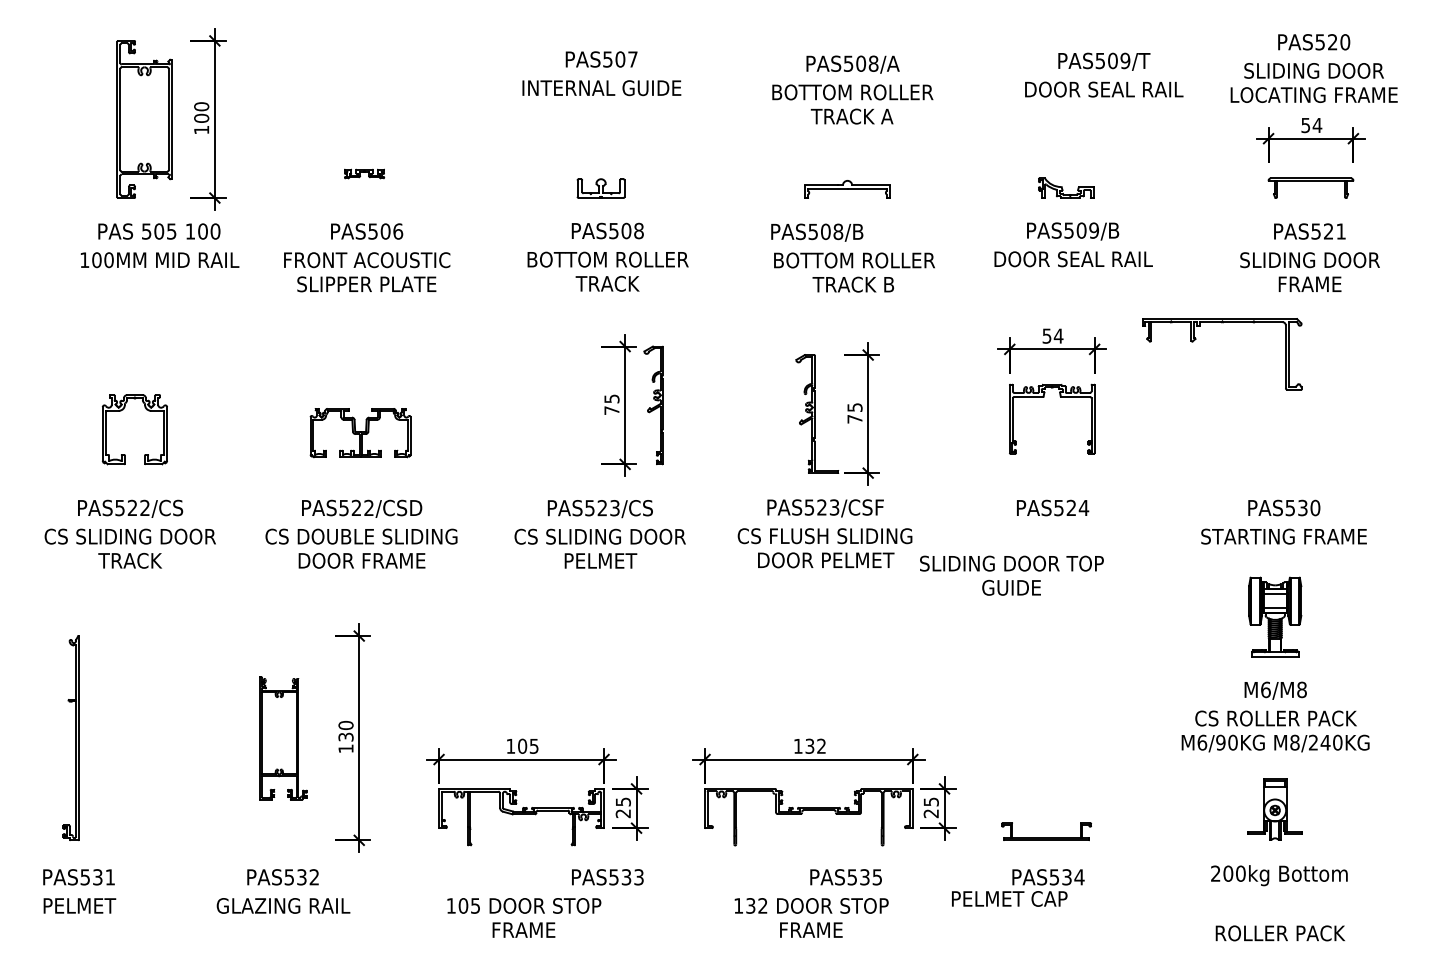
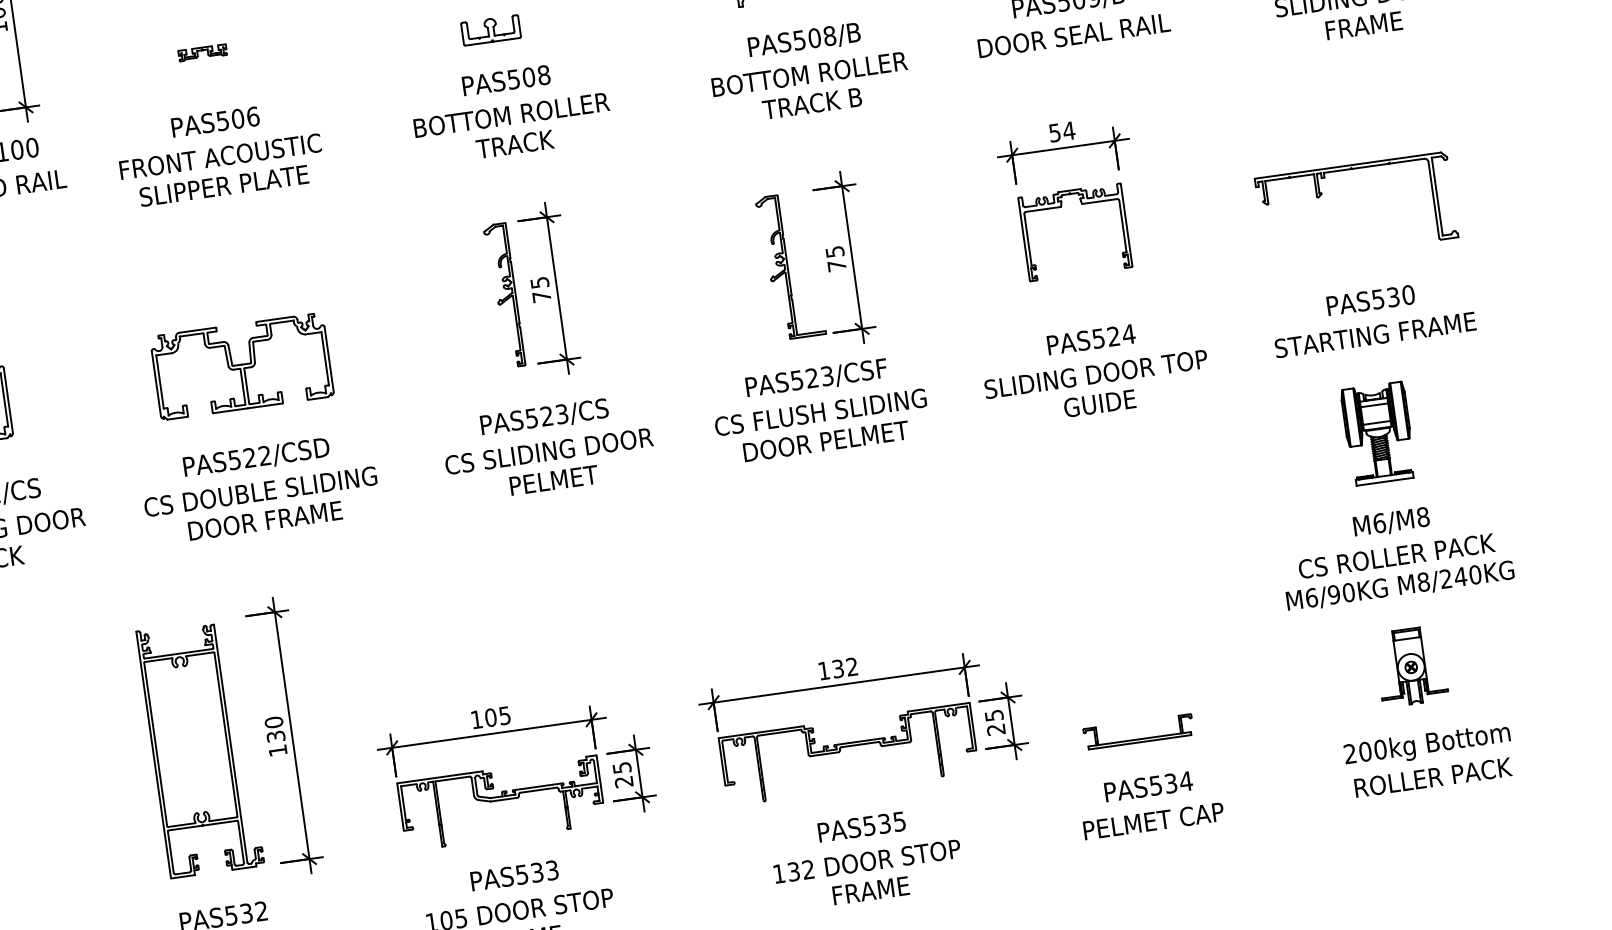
text: (817, 232) -> (804, 40), moved
part: (1196, 339) -> (1322, 194), moved
part: (653, 405) -> (504, 295), moved
part: (360, 432) -> (241, 365), size x1.43
text: (1011, 575) -> (1097, 388), moved
part: (283, 738) -> (200, 748), size x1.67
text: (607, 877) -> (514, 876), moved
text: (845, 877) -> (861, 827), moved
text: (1009, 898) -> (1153, 820), moved
text: (1279, 933) -> (1432, 777), moved

